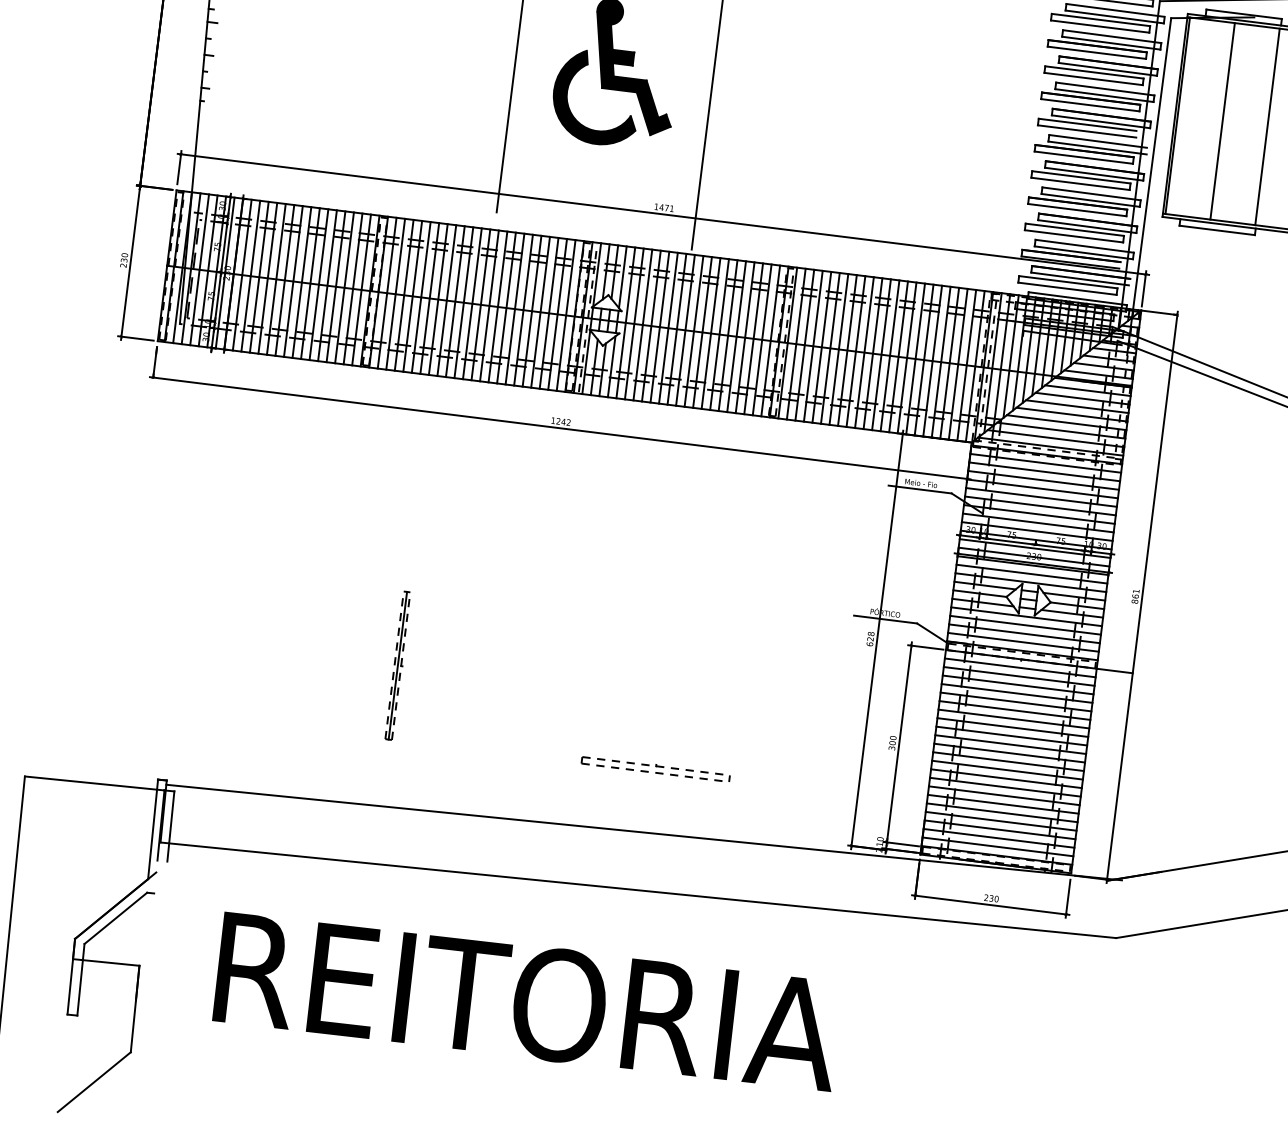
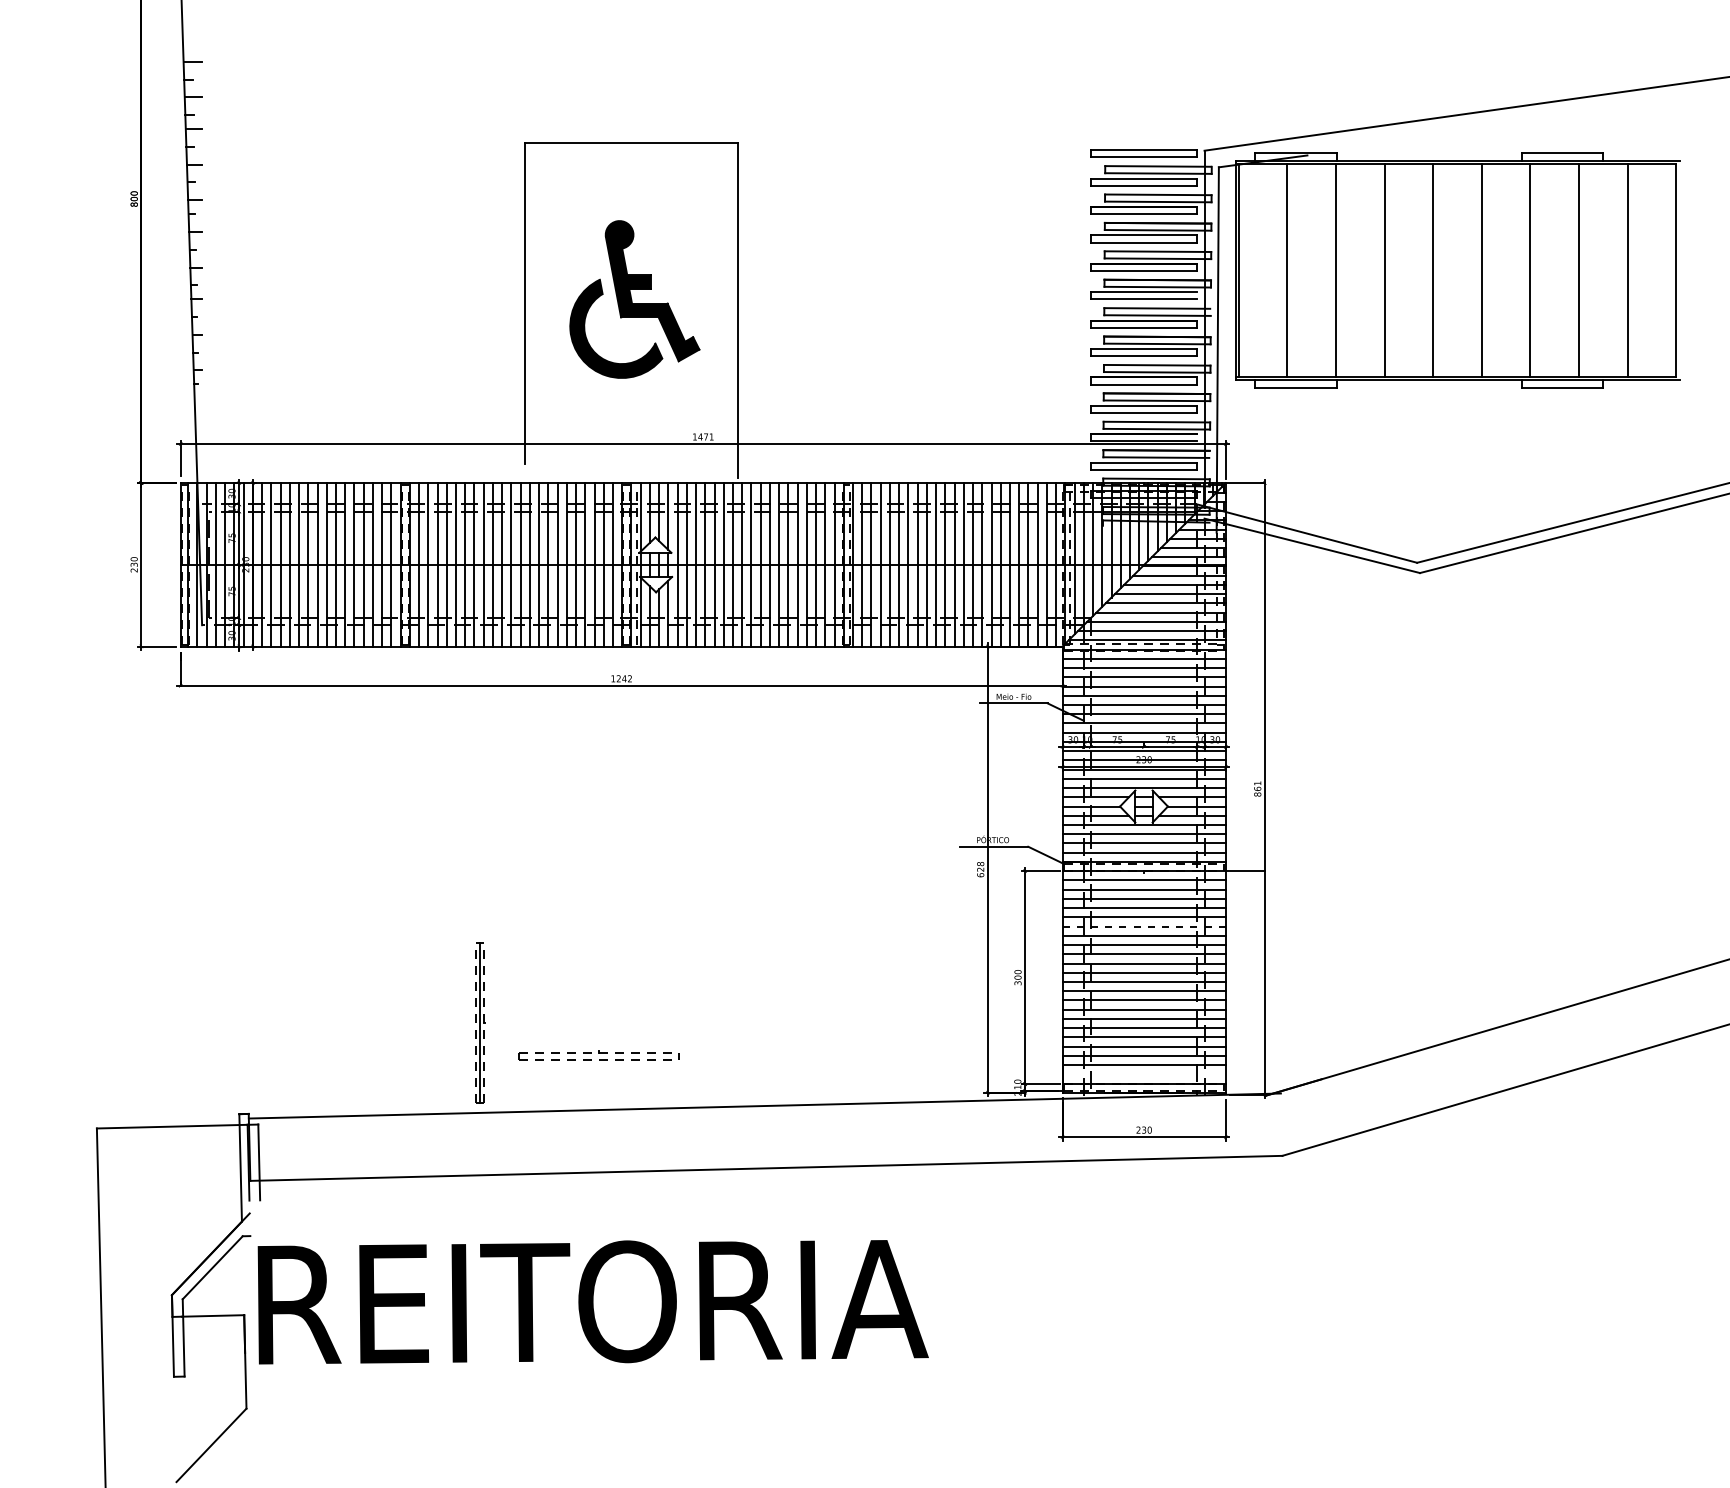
part: (398, 665) -> (480, 1022), moved
line: (1015, 710) -> (1144, 926), solid -> dashed
part: (655, 768) -> (598, 1055), moved
line: (997, 846) -> (1143, 1074), removed
text: (527, 1002) -> (592, 1302), moved

